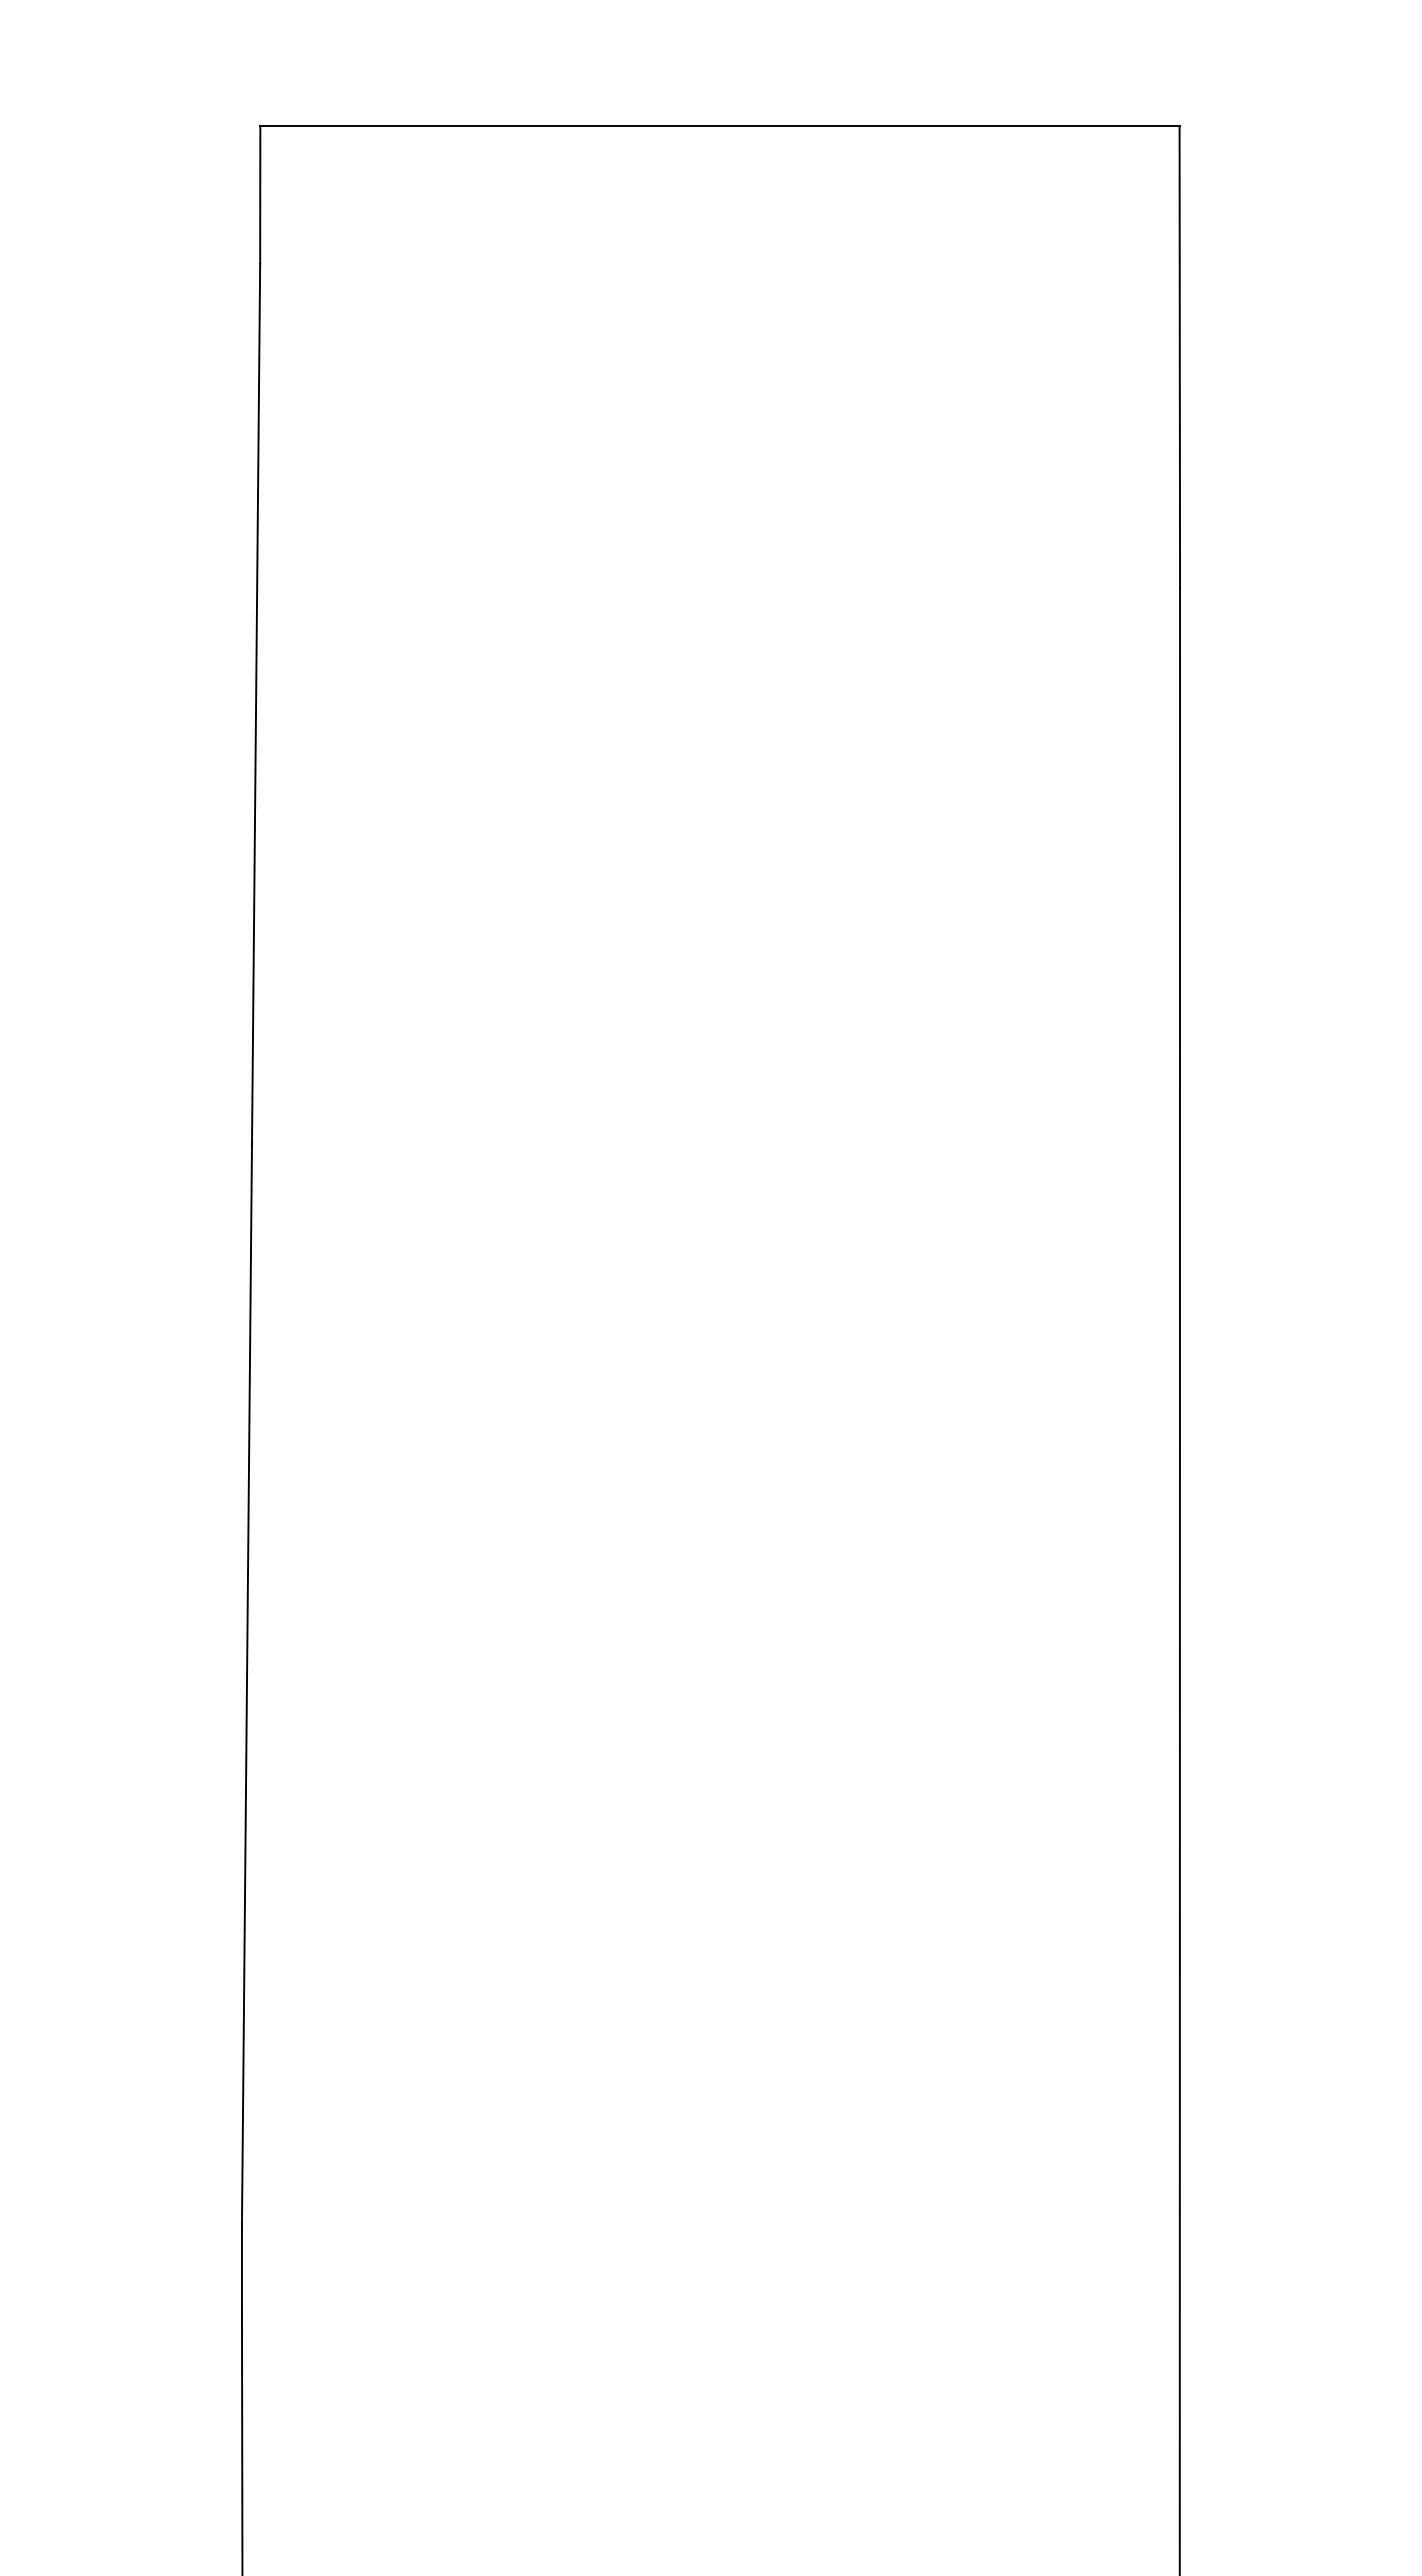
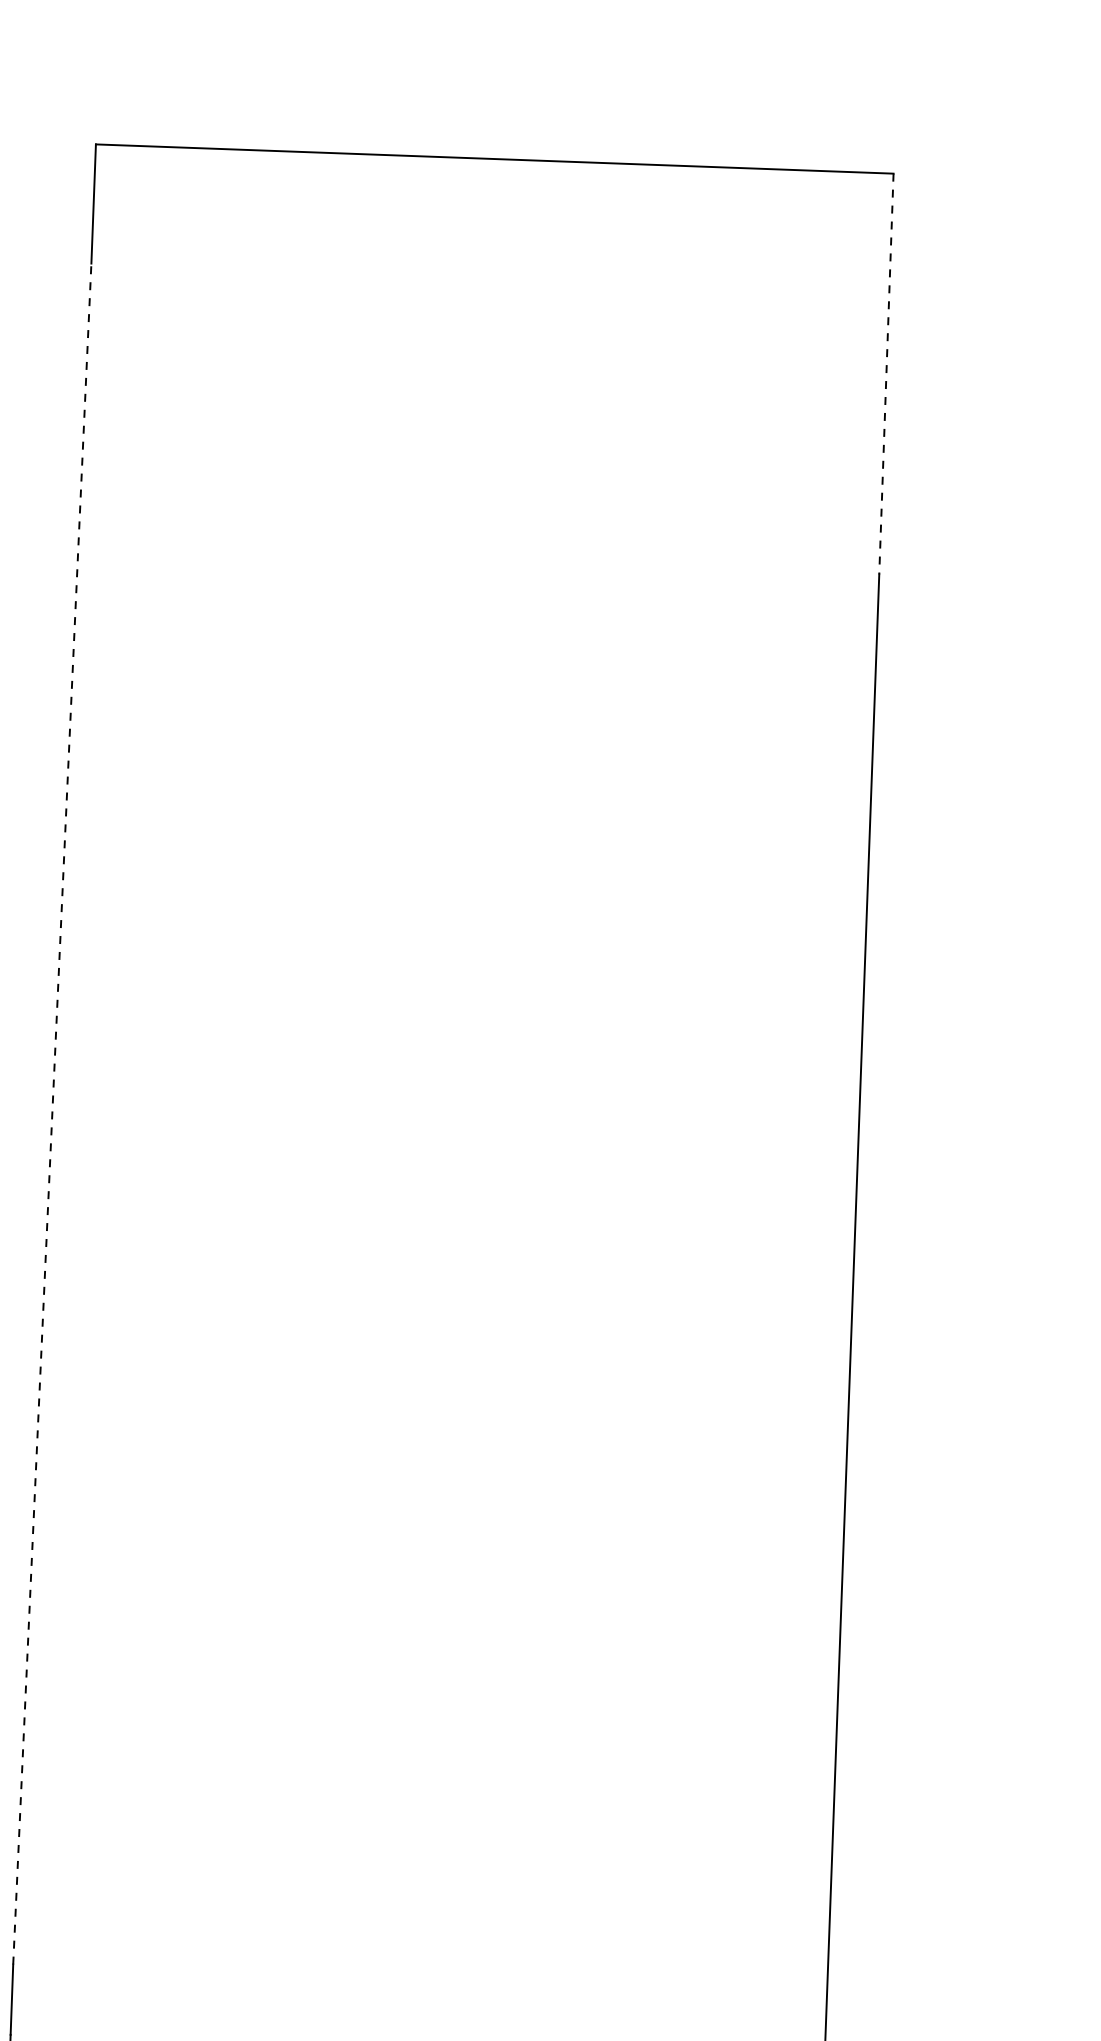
line: (1179, 357) -> (886, 374), solid -> dashed
line: (251, 1244) -> (52, 1114), solid -> dashed

